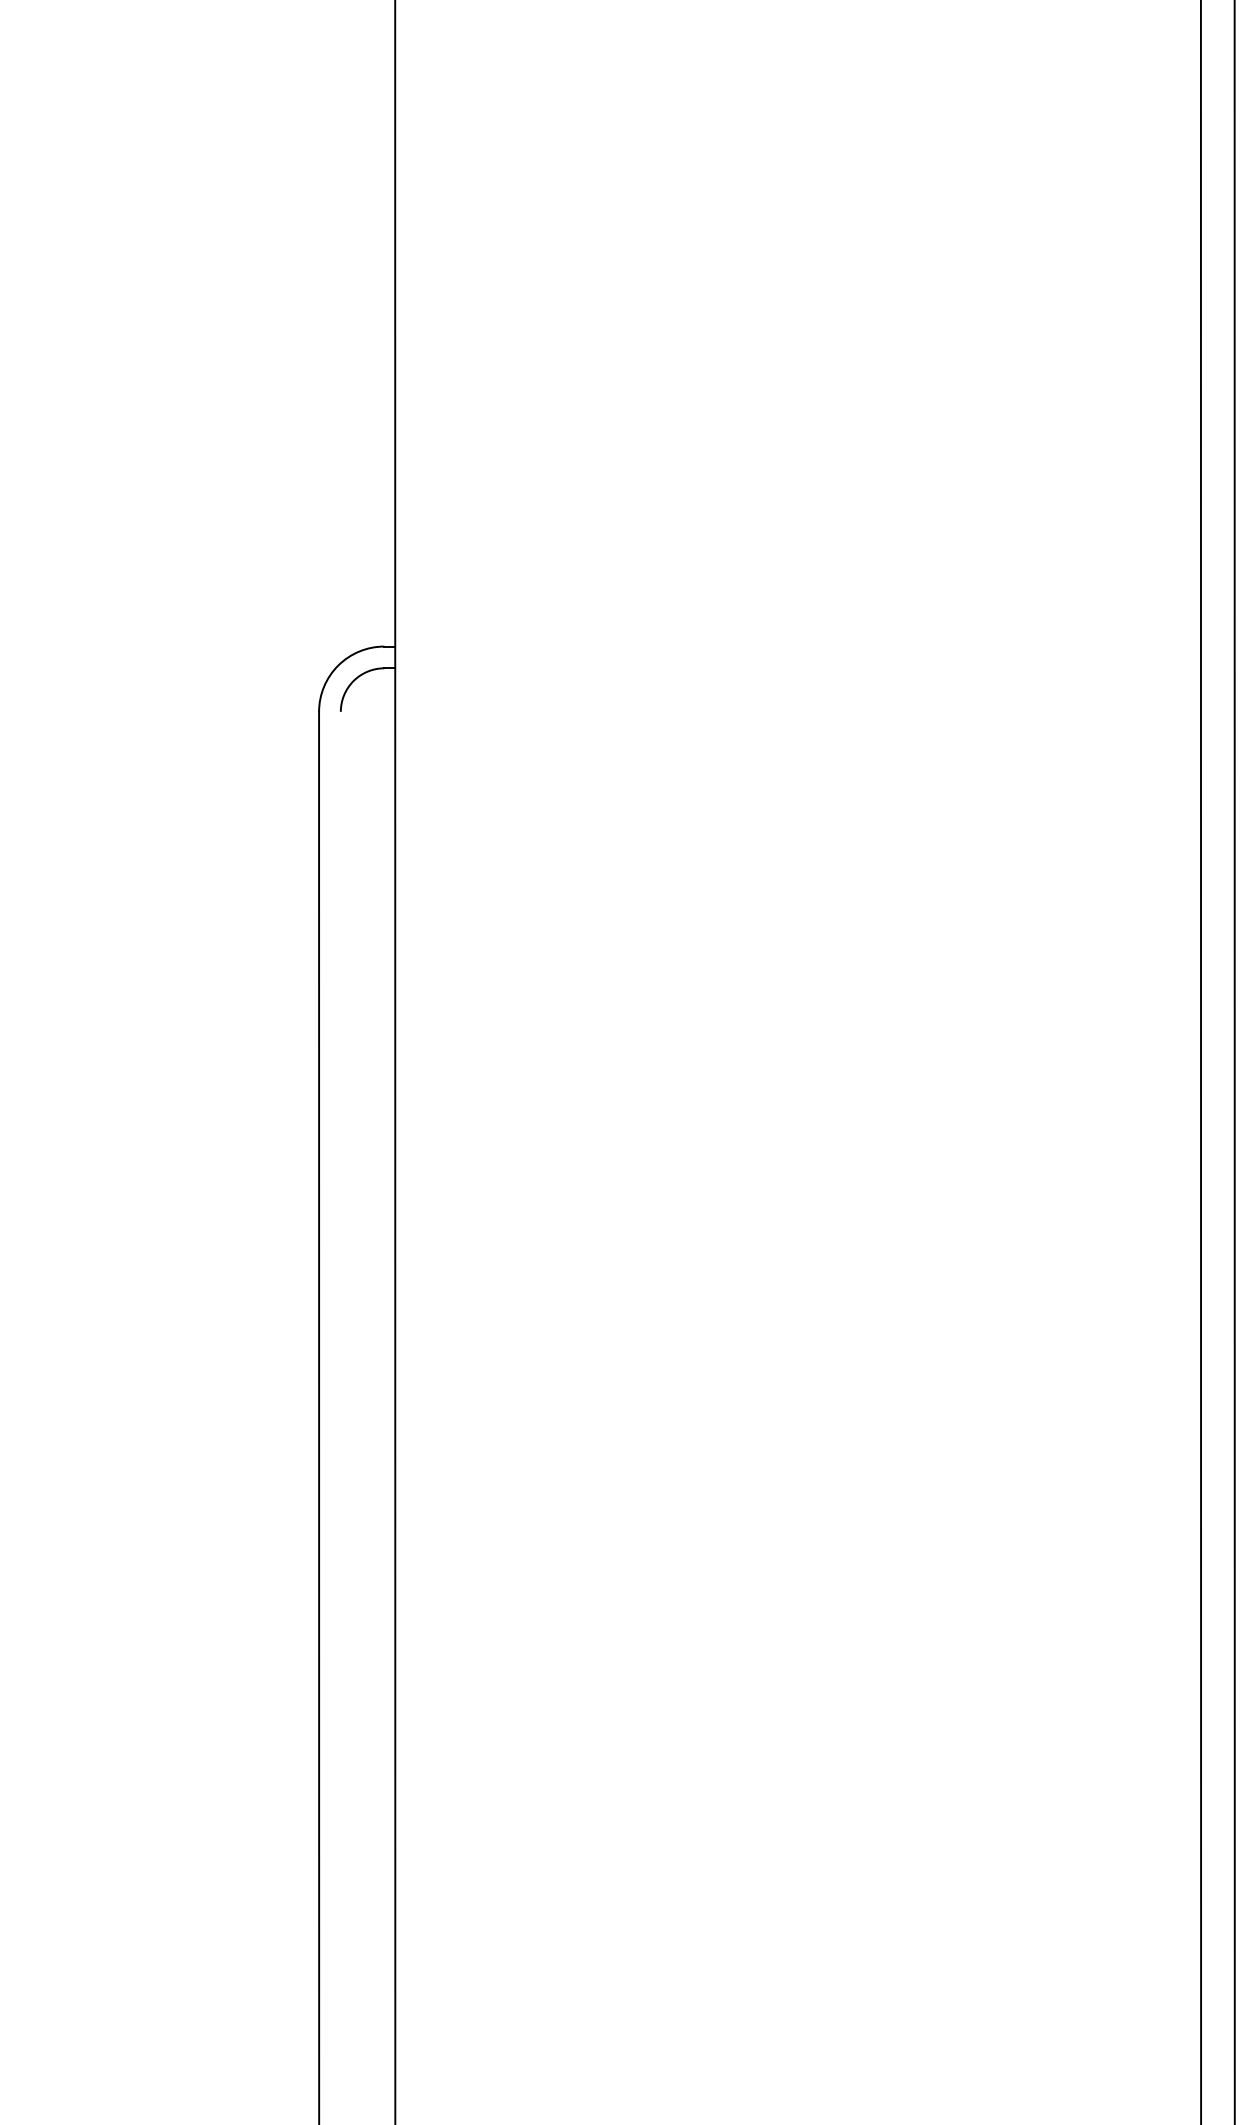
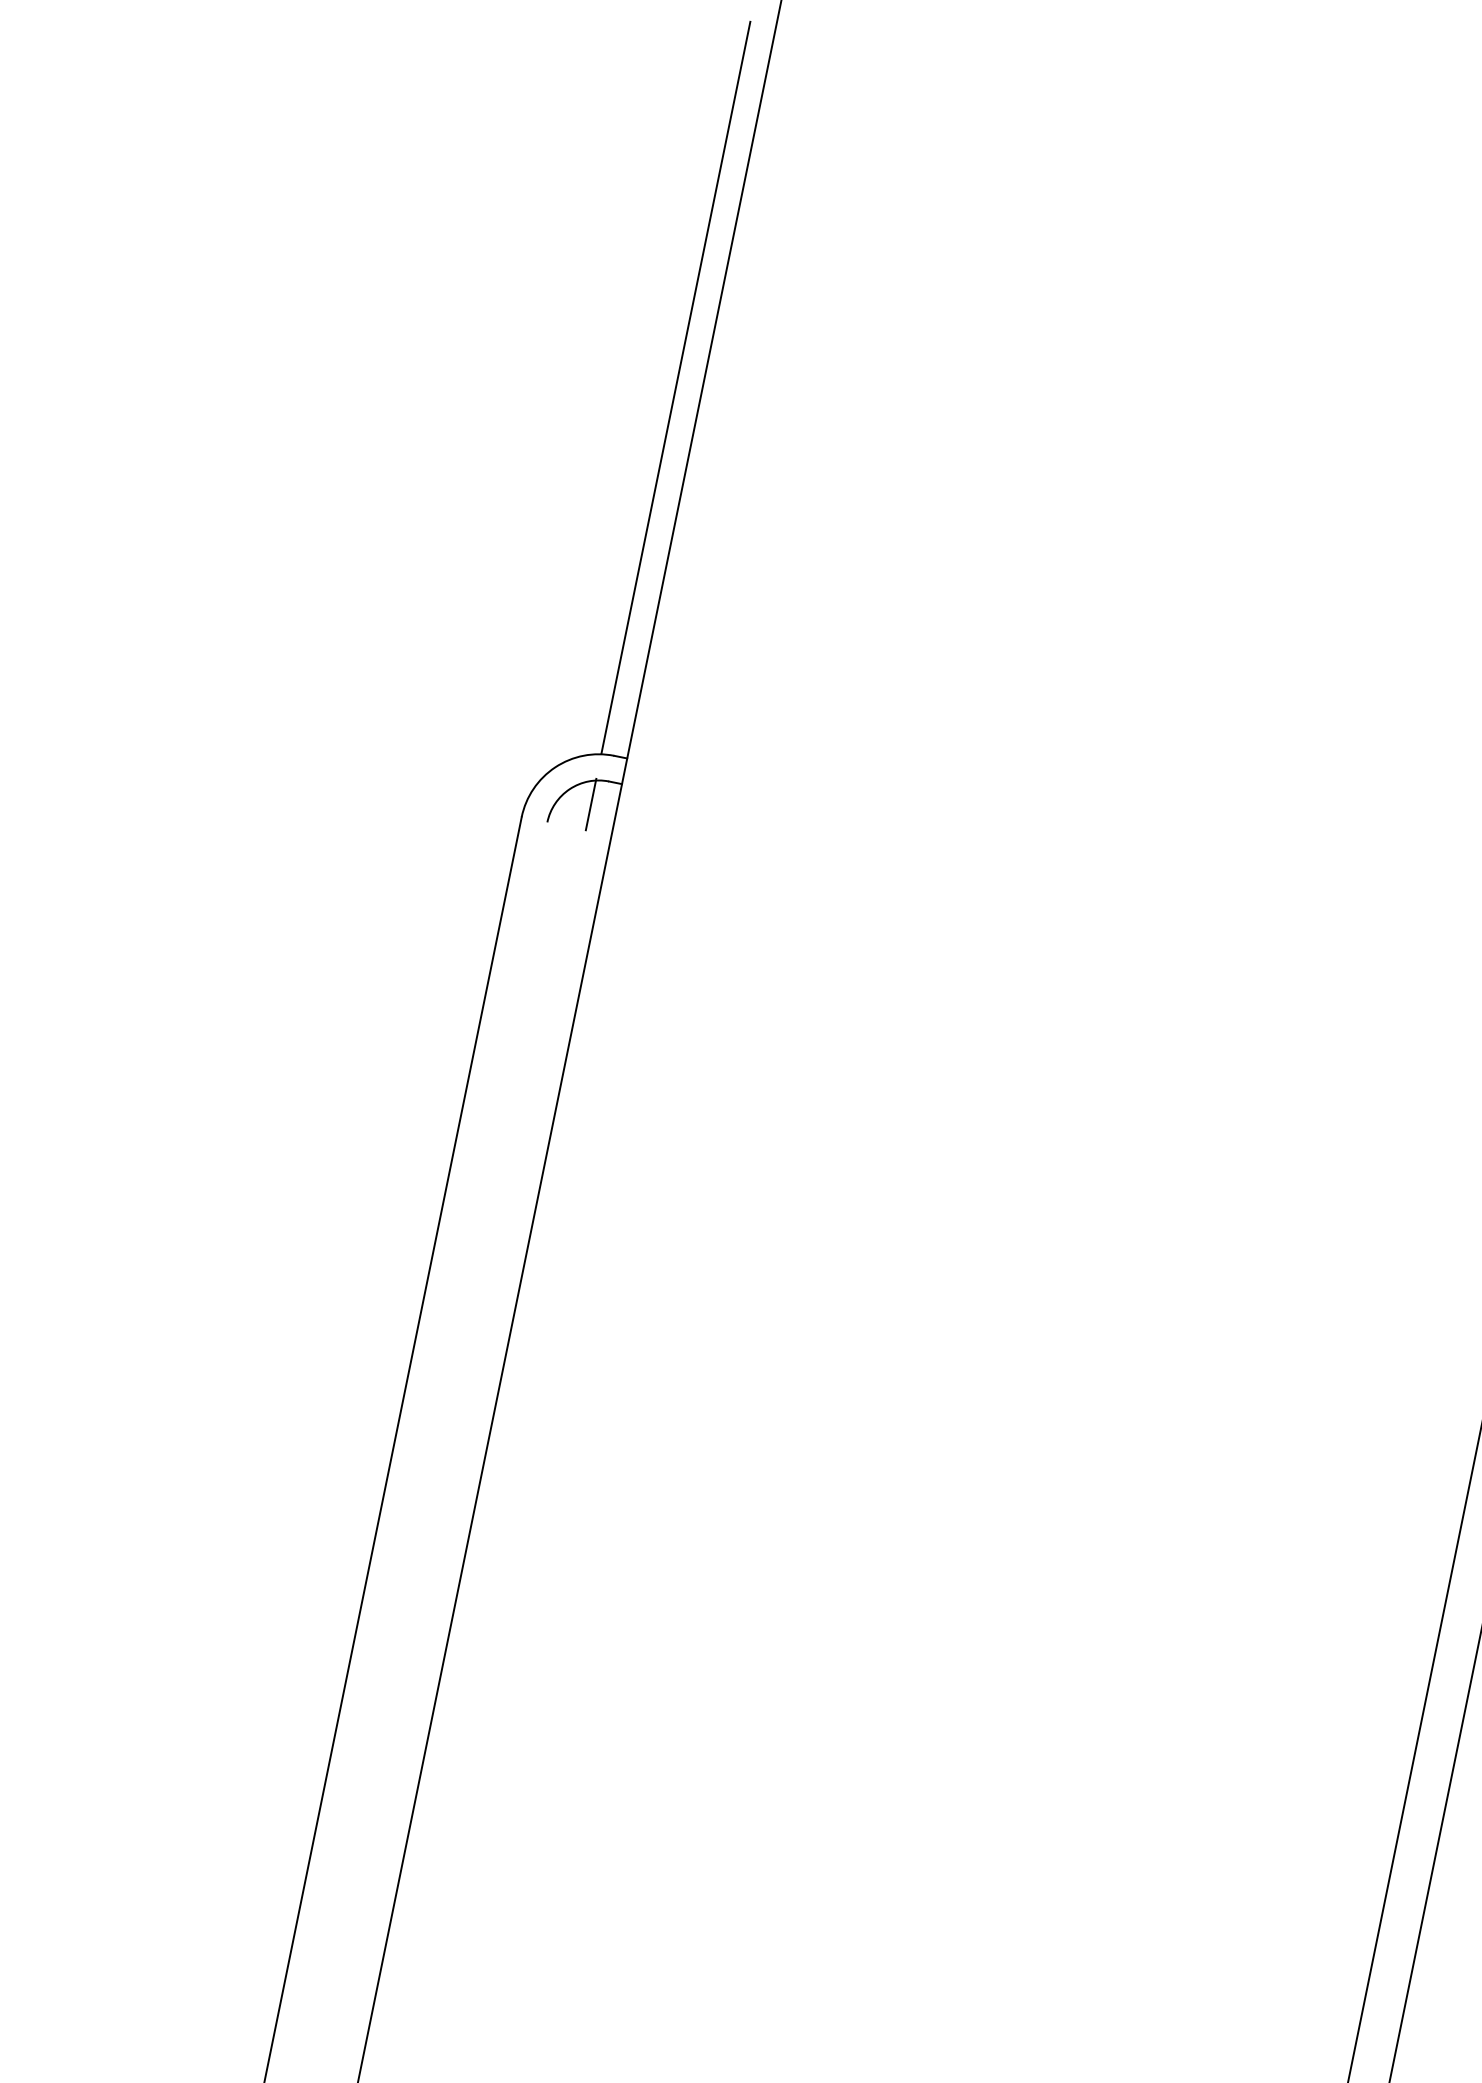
line: (373, 336) -> (676, 387), added
line: (373, 689) -> (591, 803), added

